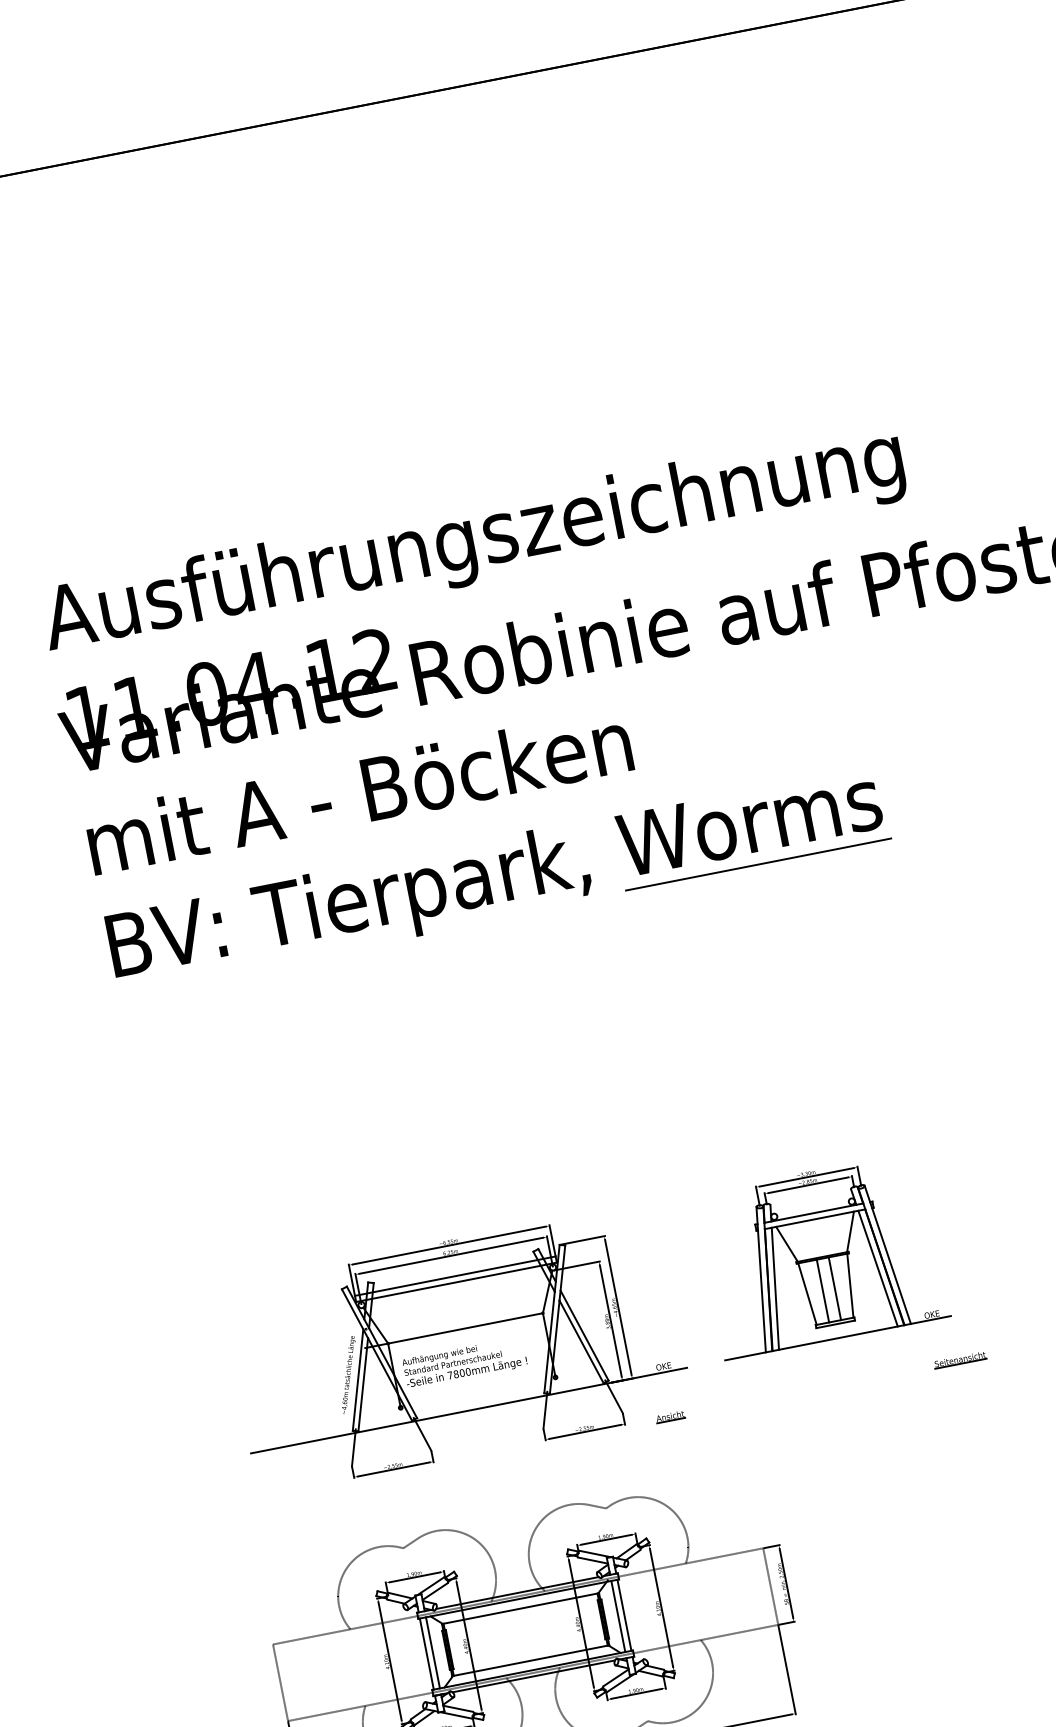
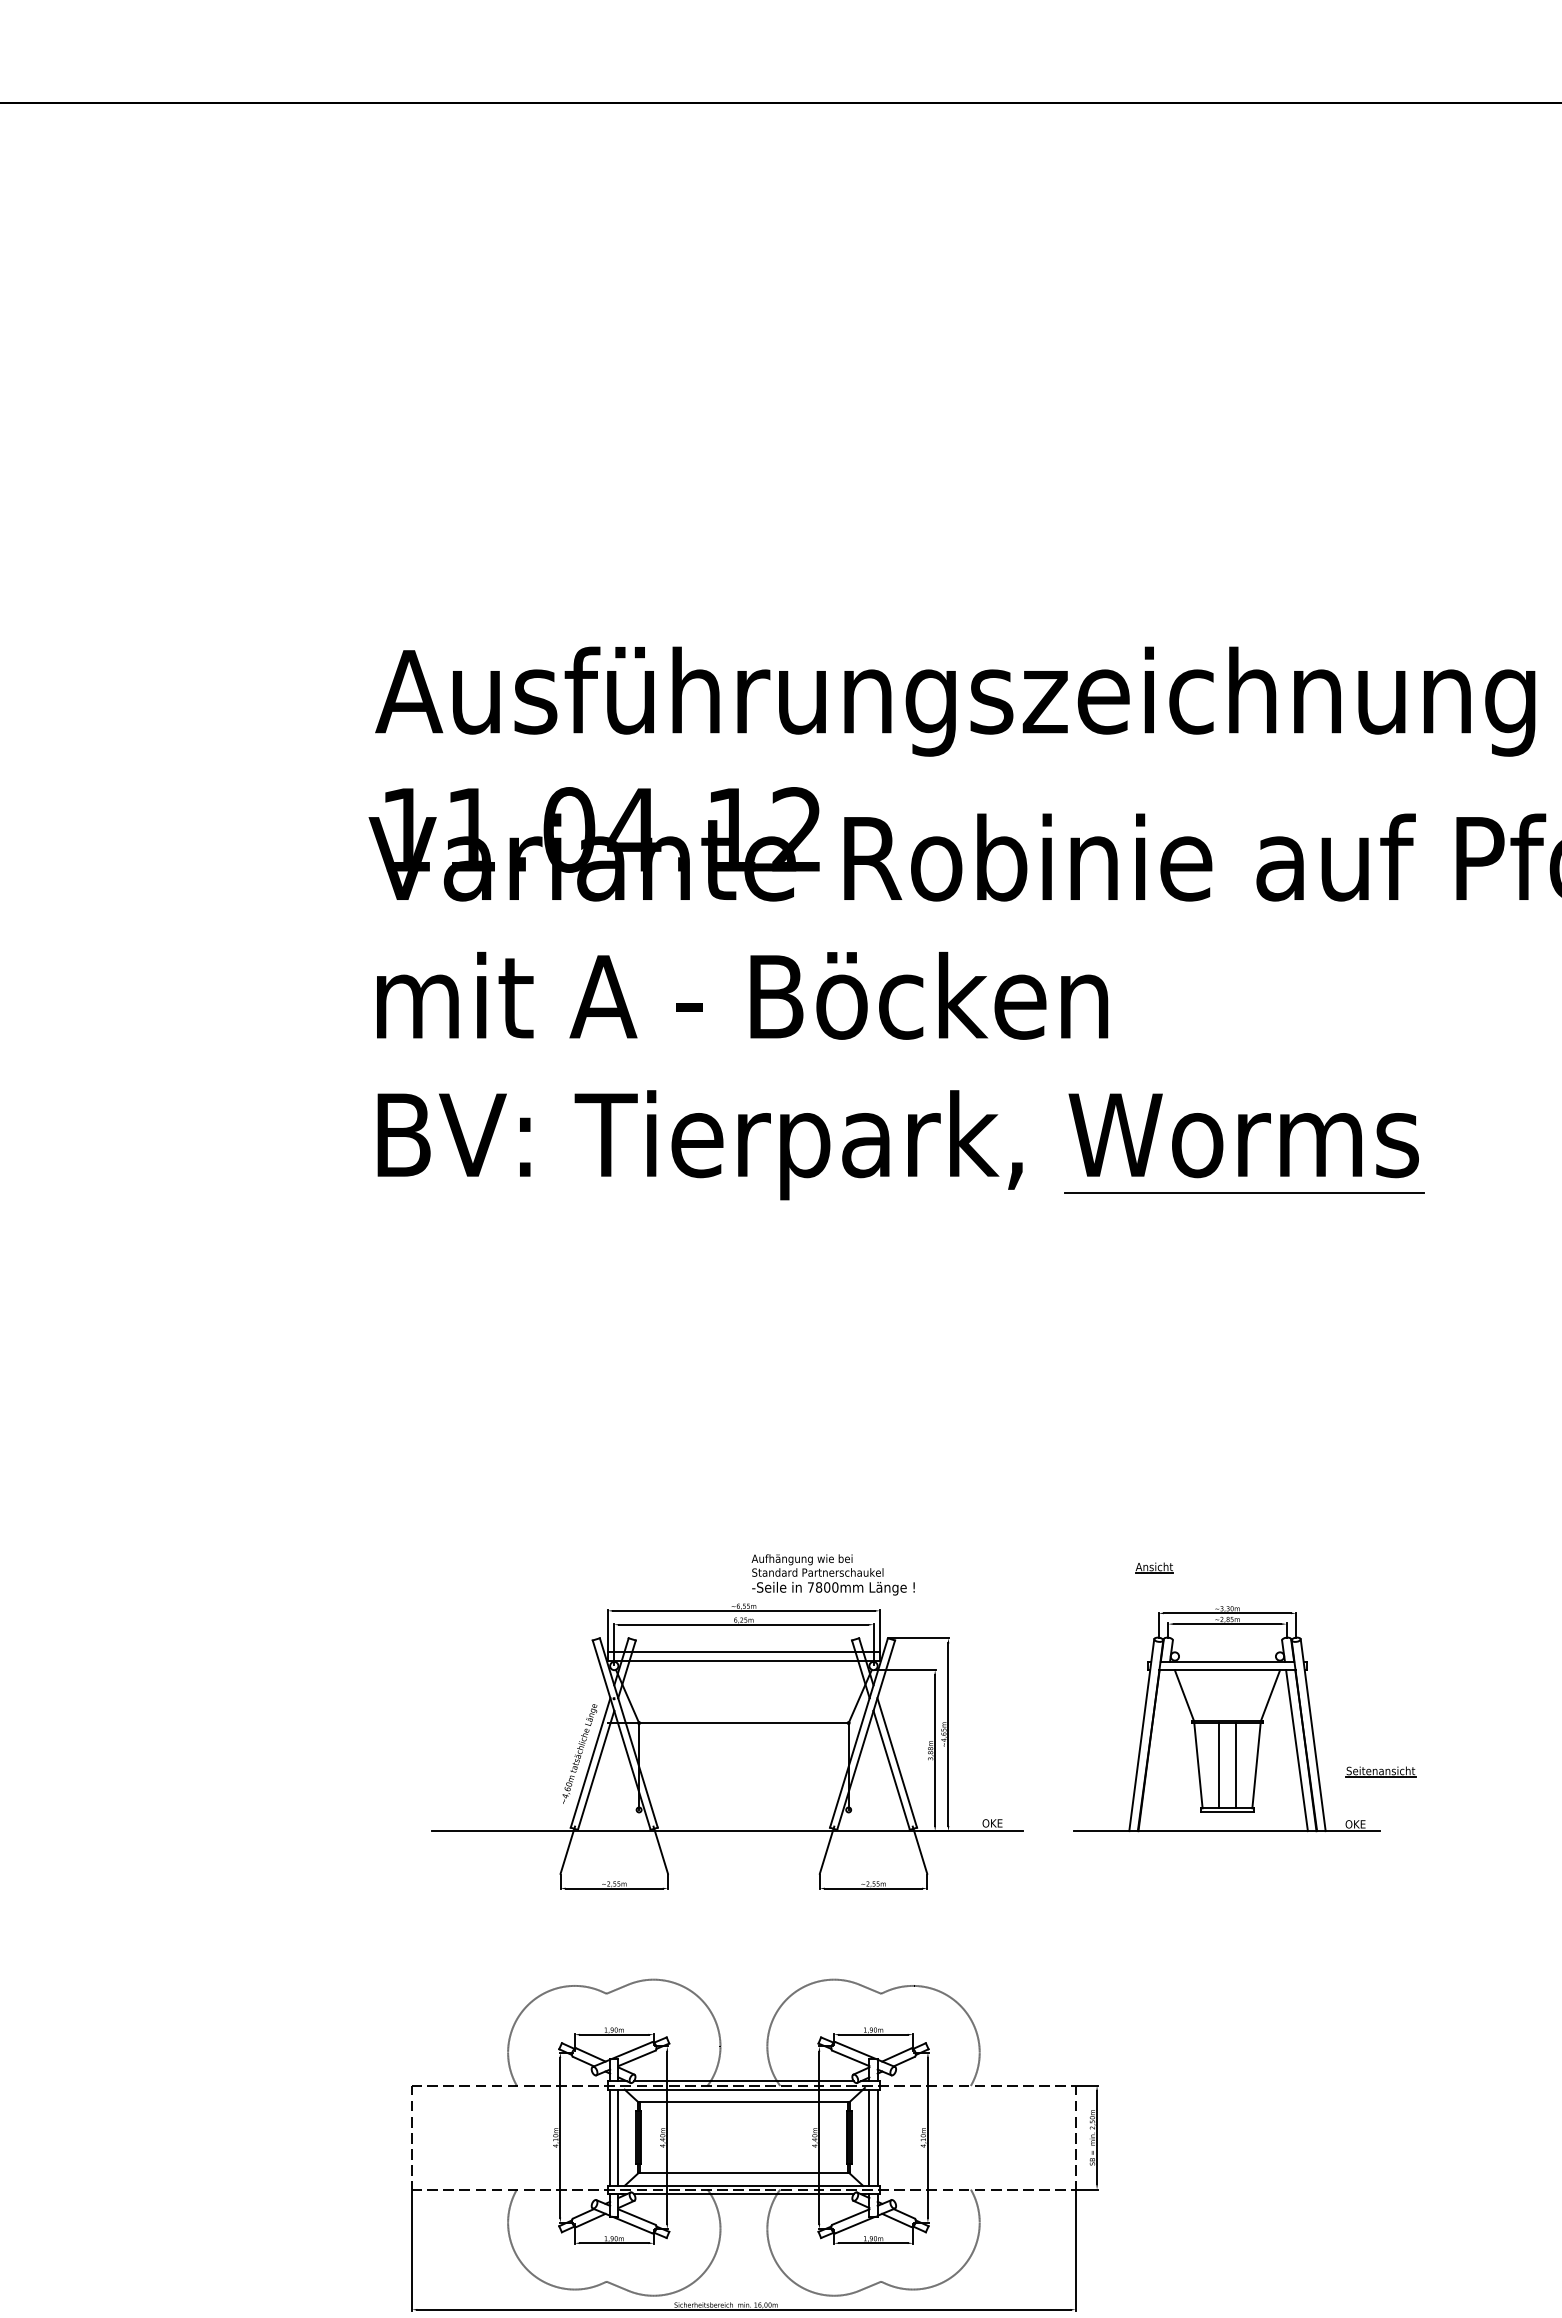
line: (775, 1288) -> (1157, 1750), removed
part: (960, 1359) -> (1380, 1771), moved
text: (464, 1362) -> (832, 1574), moved
part: (670, 1416) -> (1154, 1567), moved

